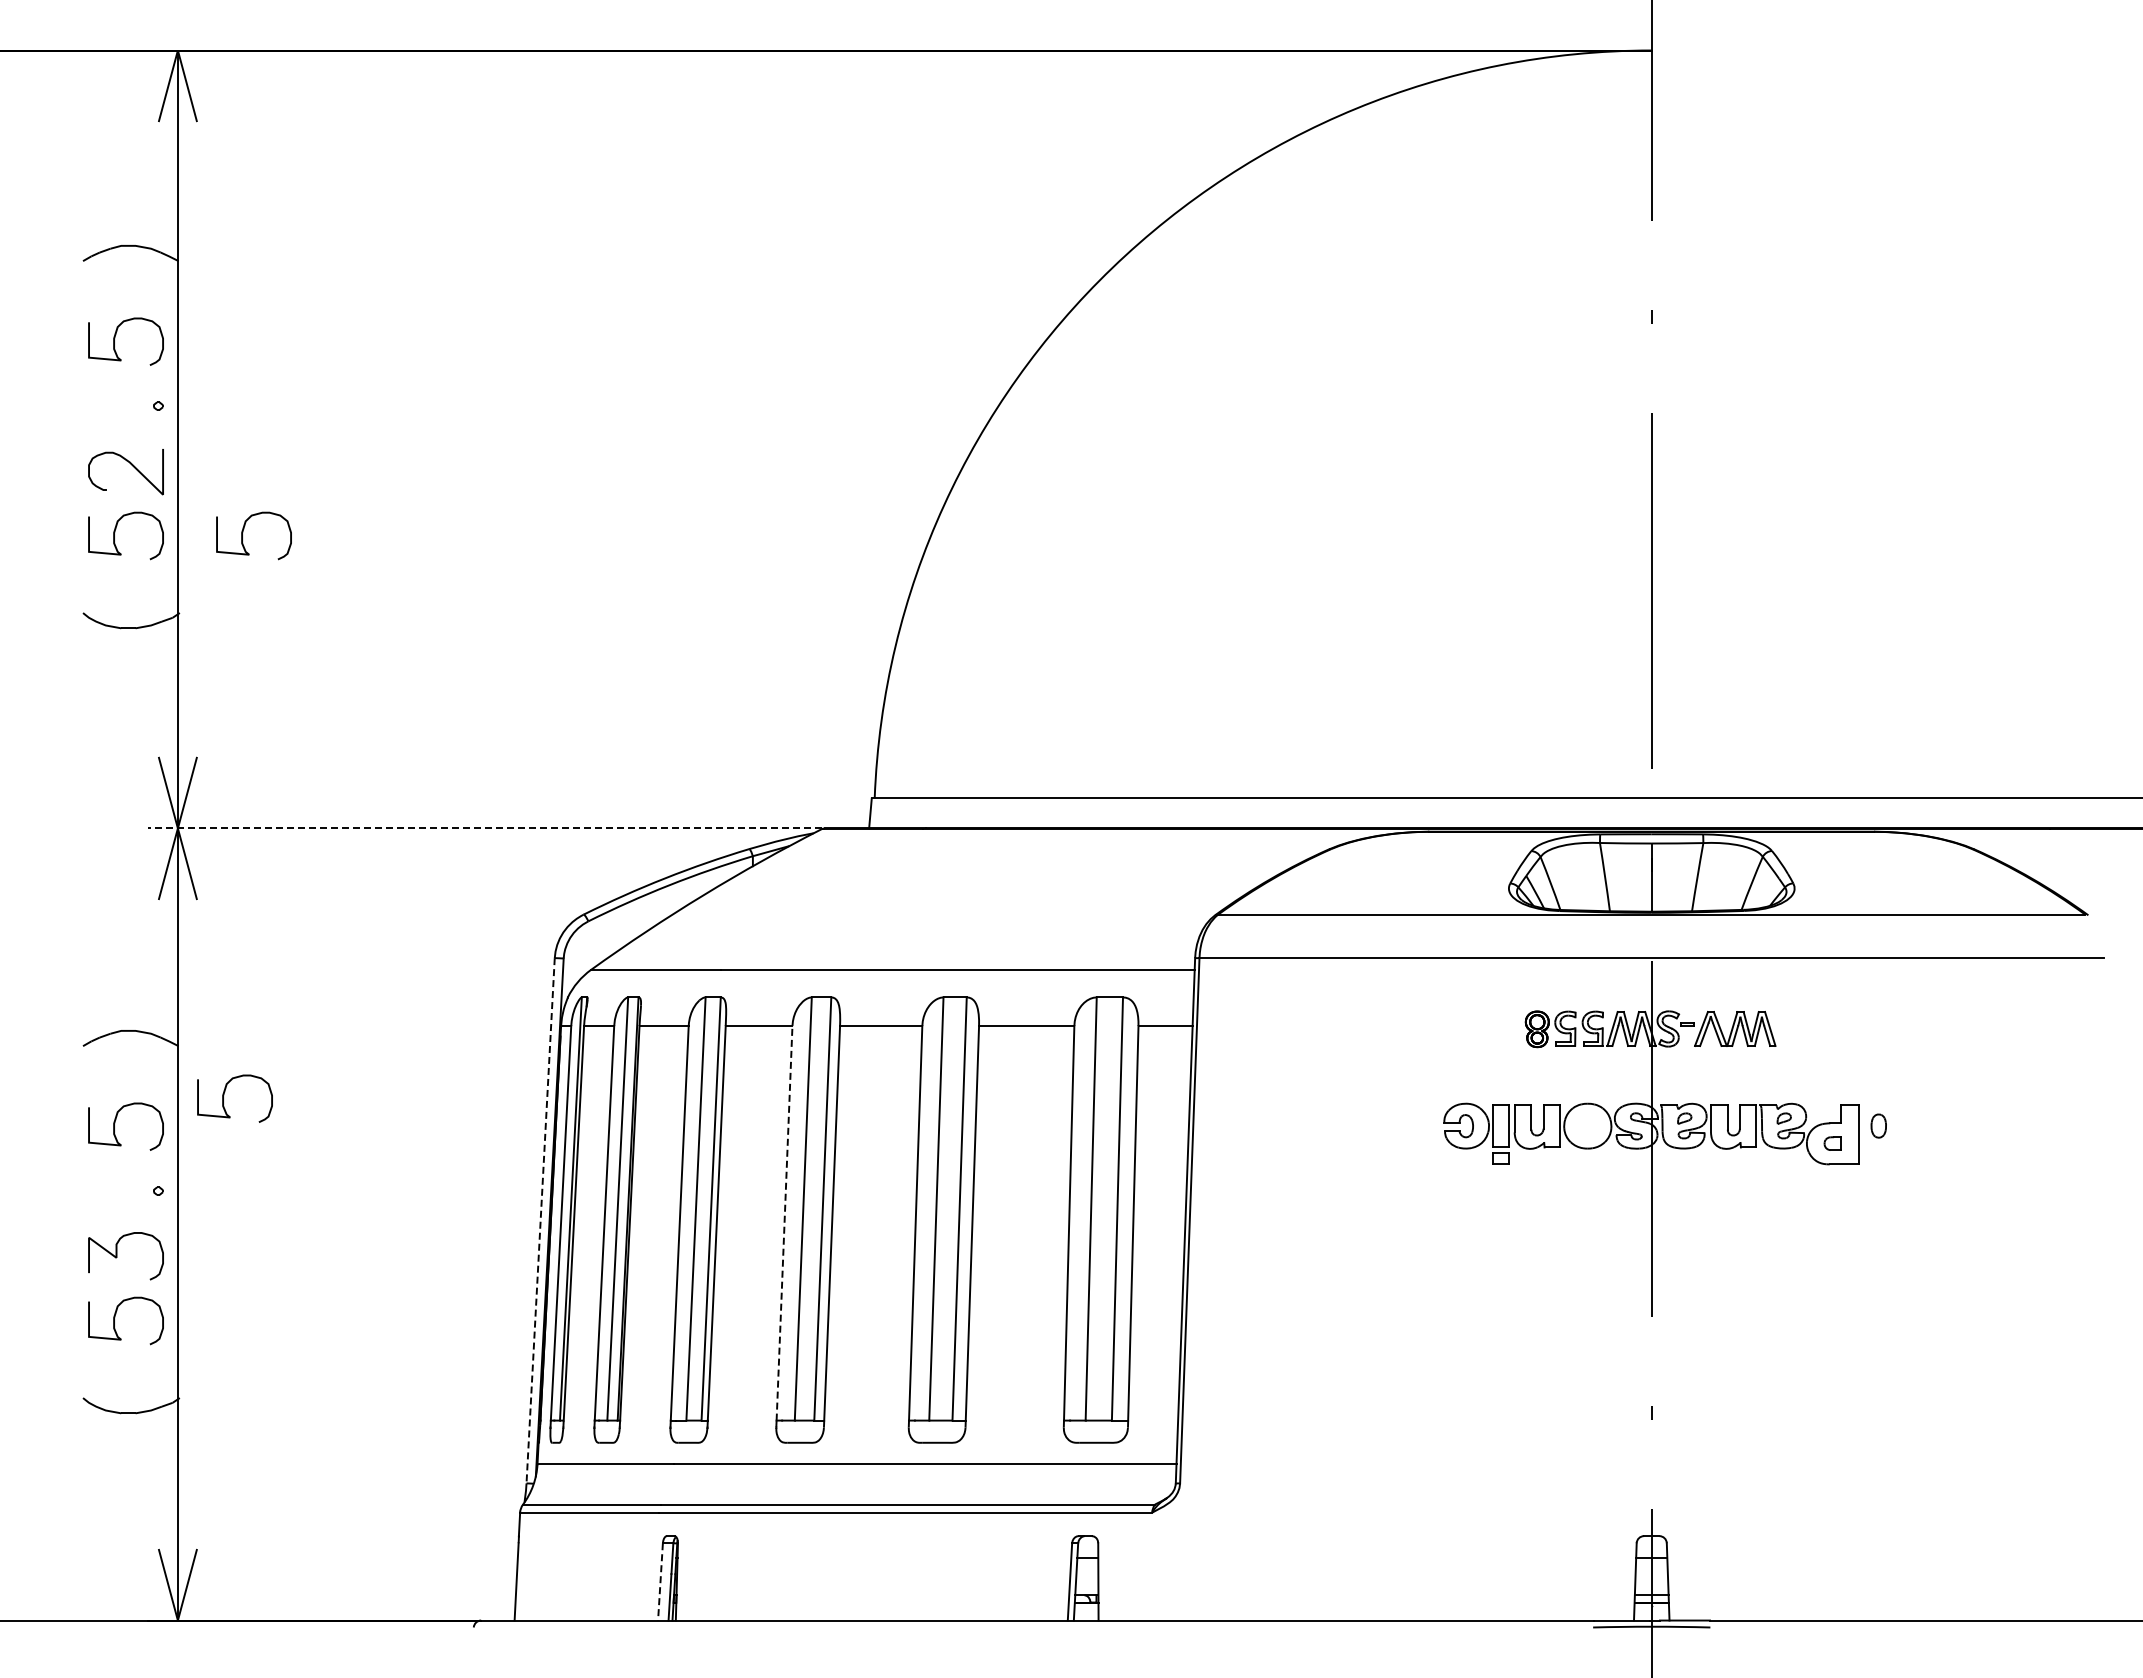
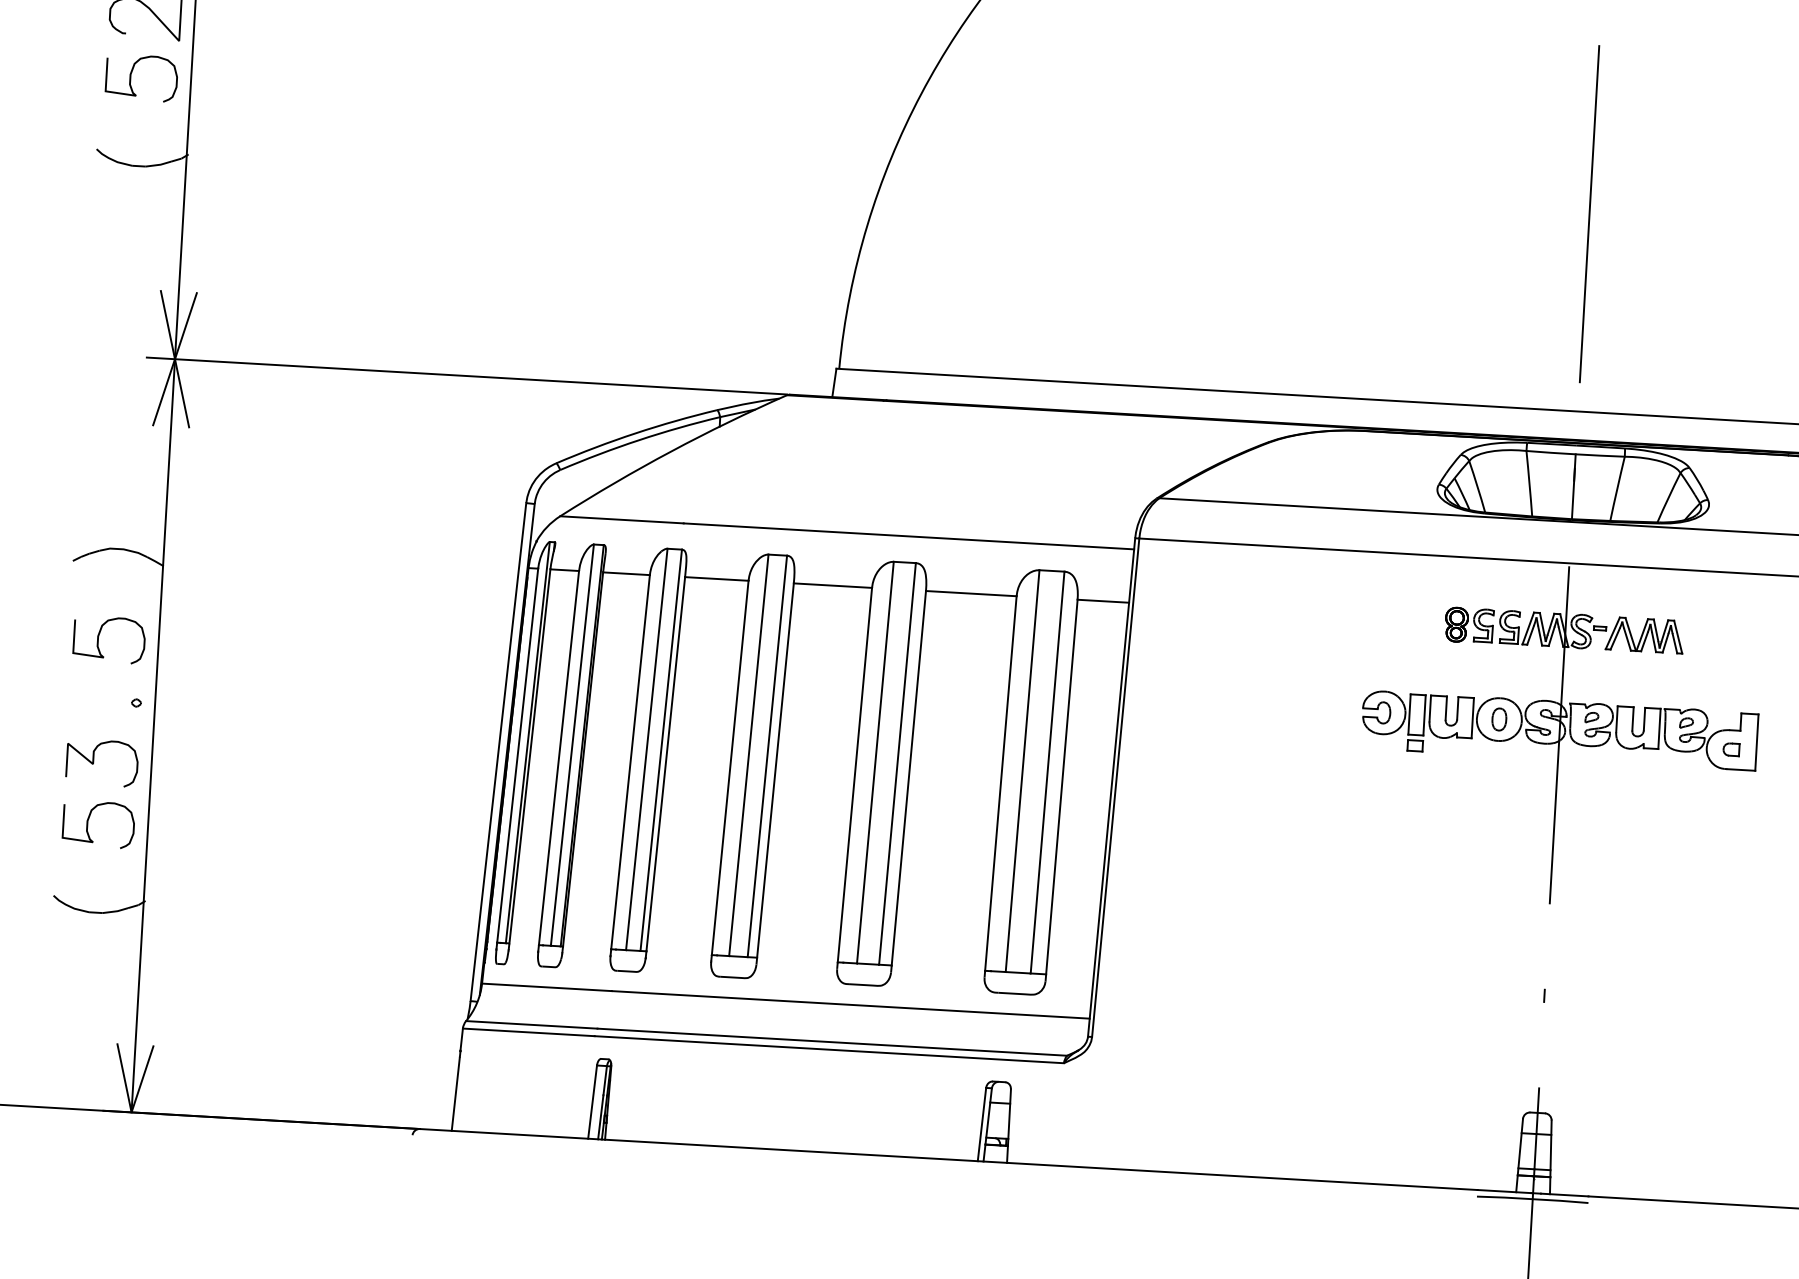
curve: (243, 532) -> (253, 81), removed
line: (484, 828) -> (466, 376), dashed -> solid
curve: (224, 1095) -> (204, 615), removed
part: (1878, 1125) -> (1499, 718), moved
line: (540, 1221) -> (498, 752), dashed -> solid
line: (784, 1222) -> (730, 767), dashed -> solid
line: (660, 1581) -> (592, 1101), dashed -> solid

